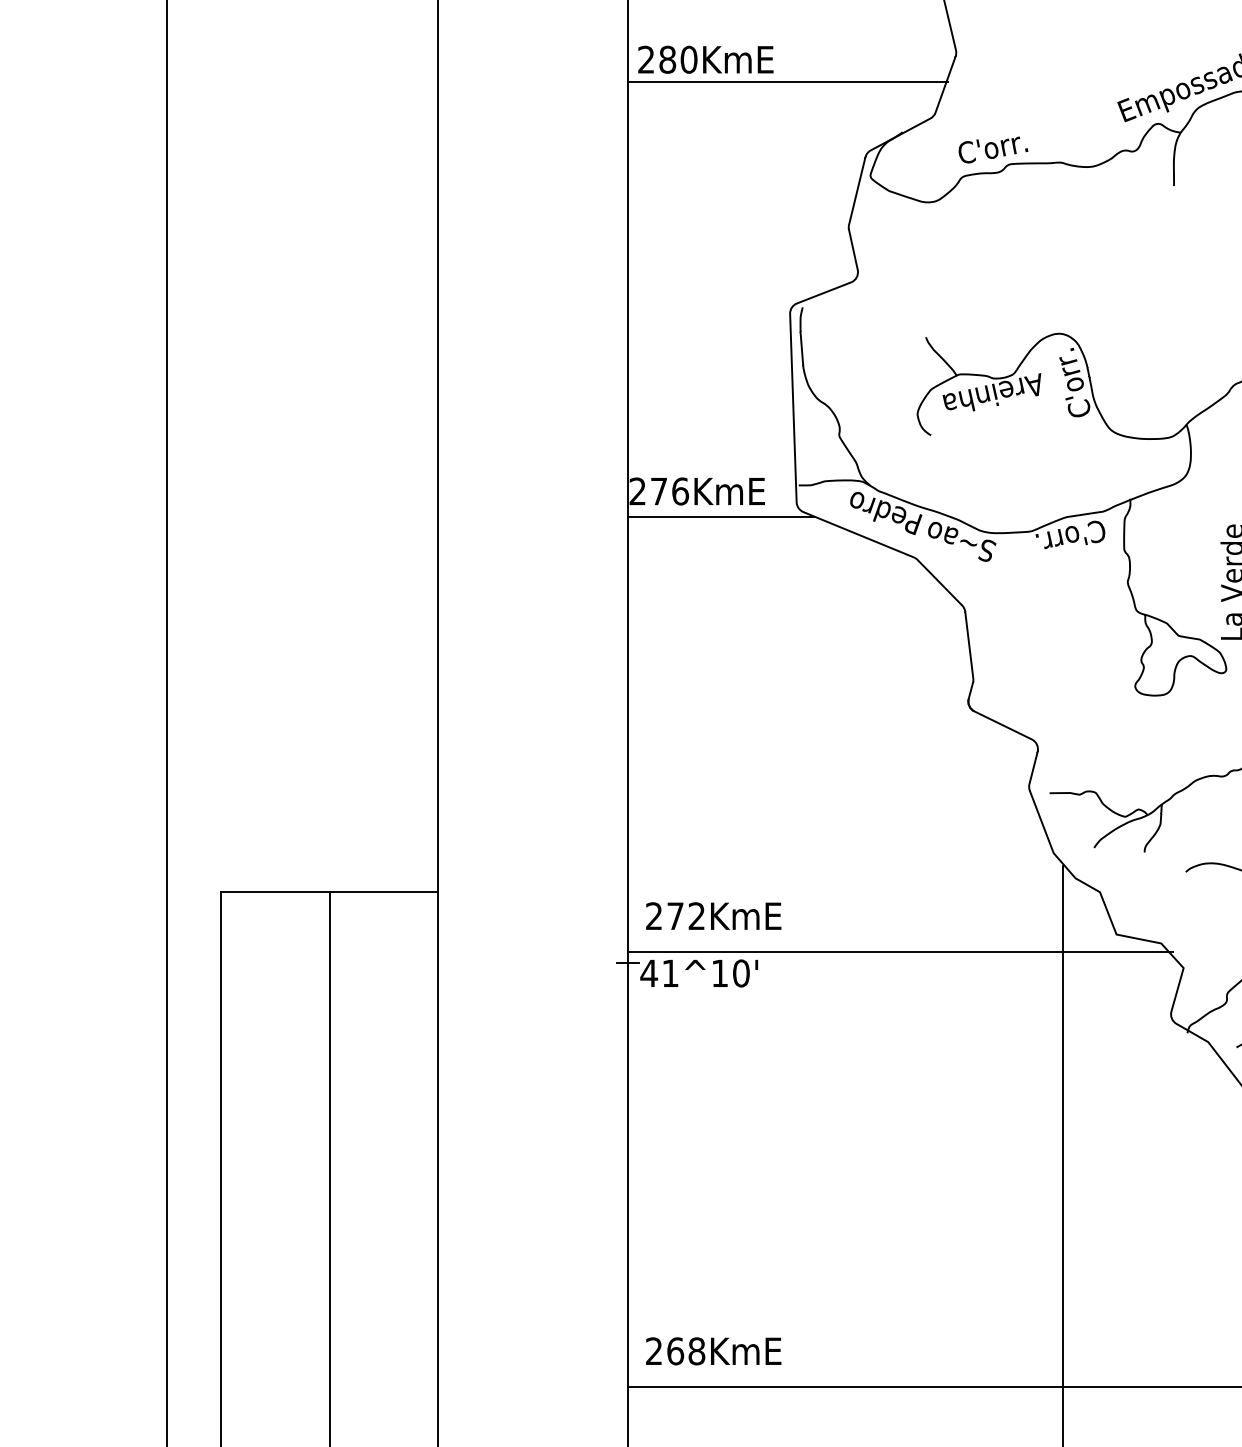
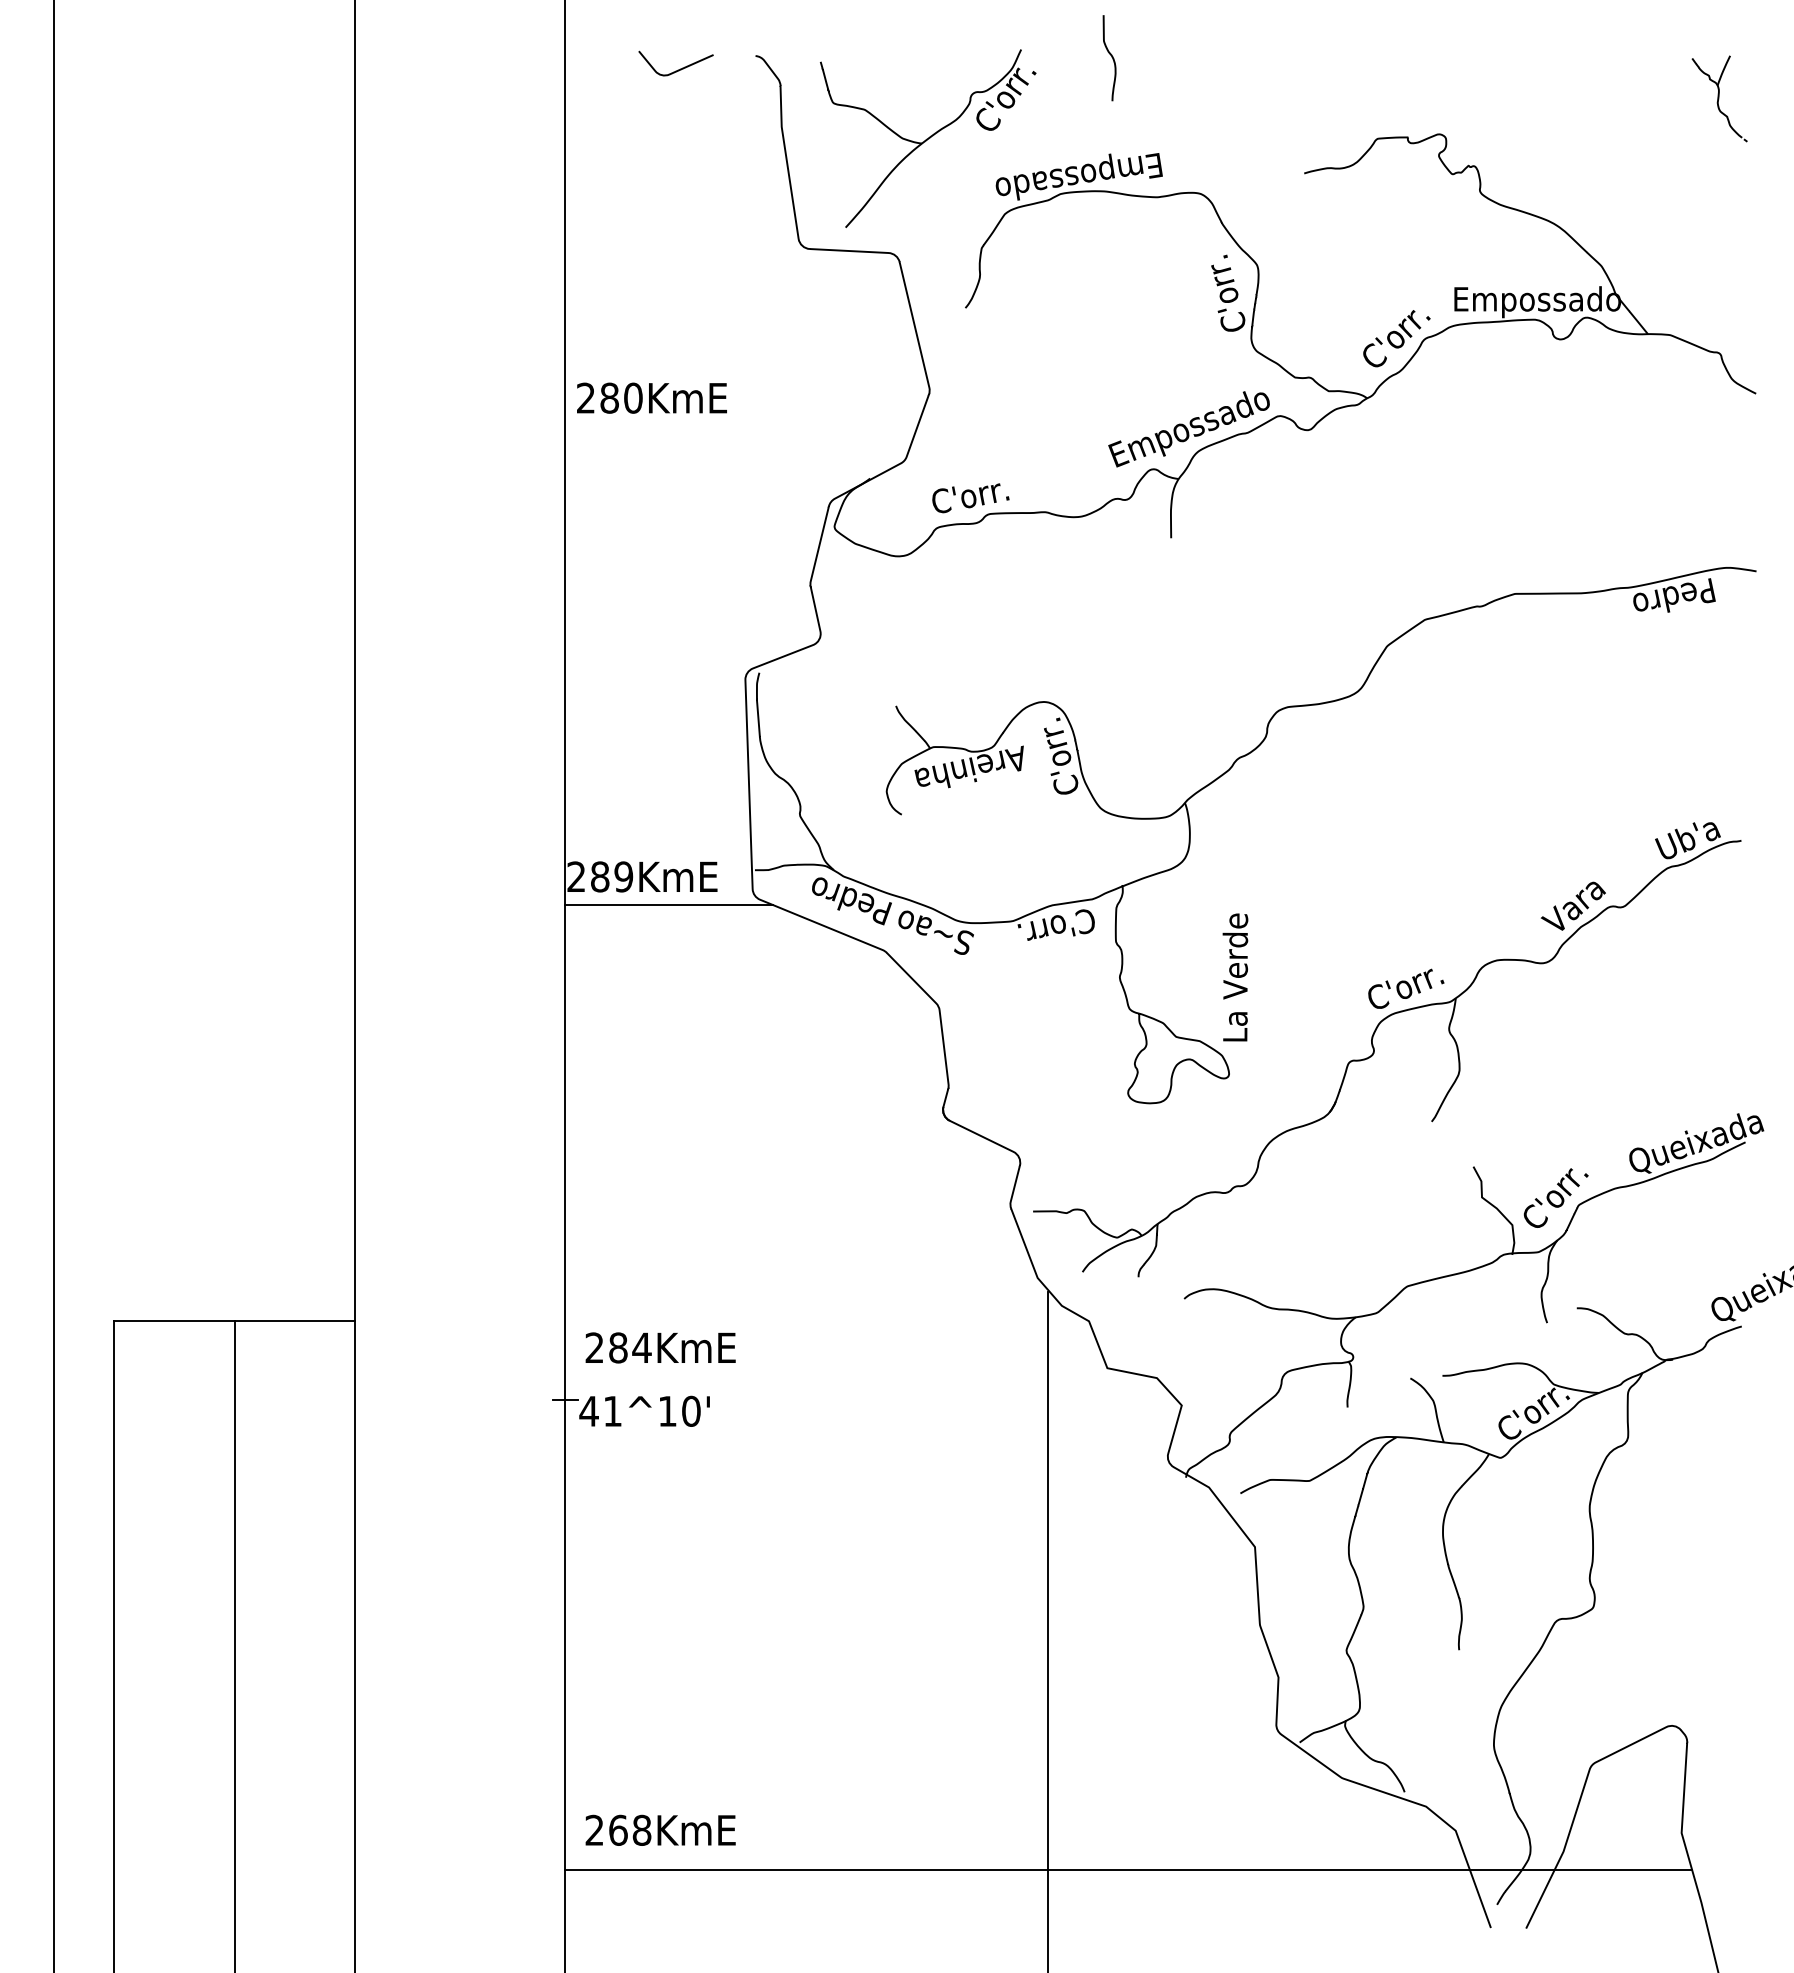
line: (787, 81) -> (742, 422), removed
text: (670, 491) -> (612, 876), 276KmE -> 289KmE
text: (686, 915) -> (630, 1347), 272KmE -> 284KmE
line: (900, 951) -> (867, 1387), removed

